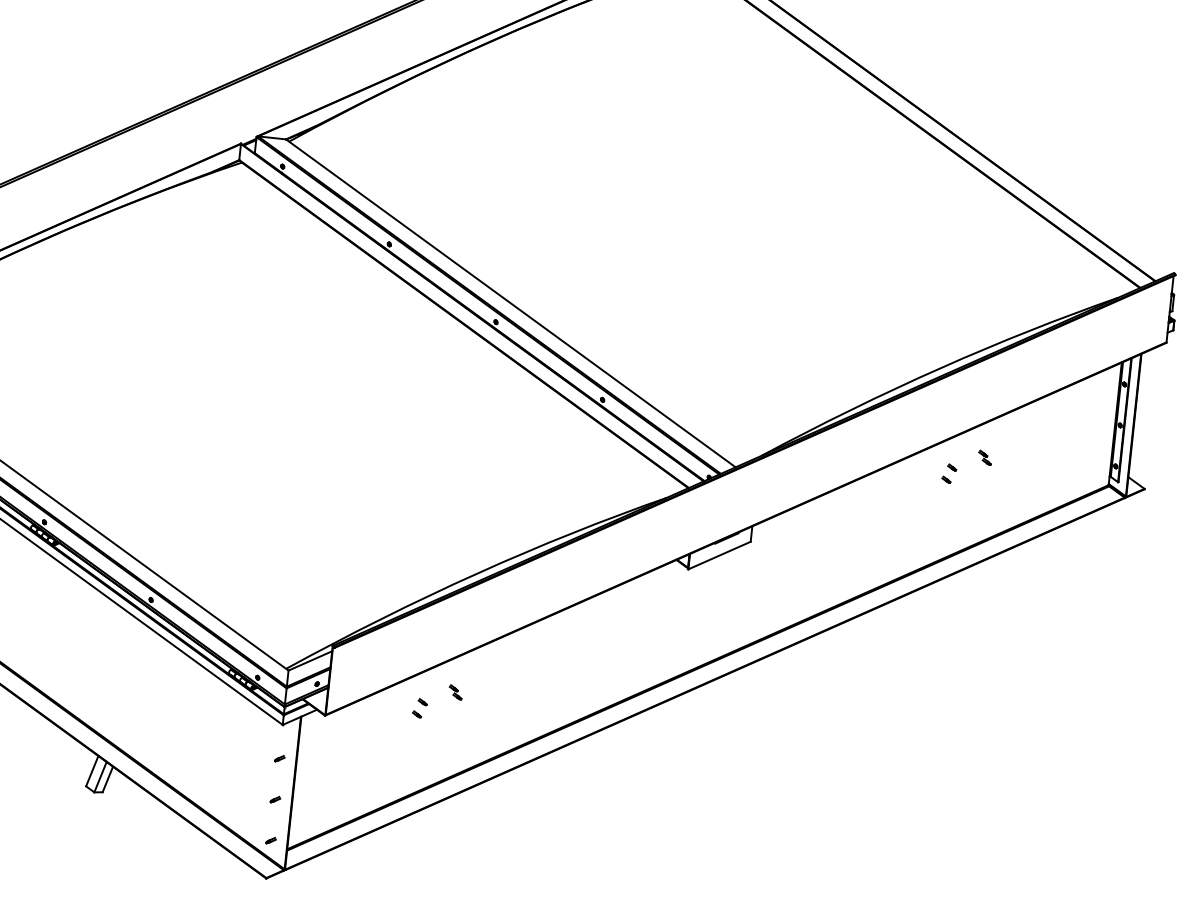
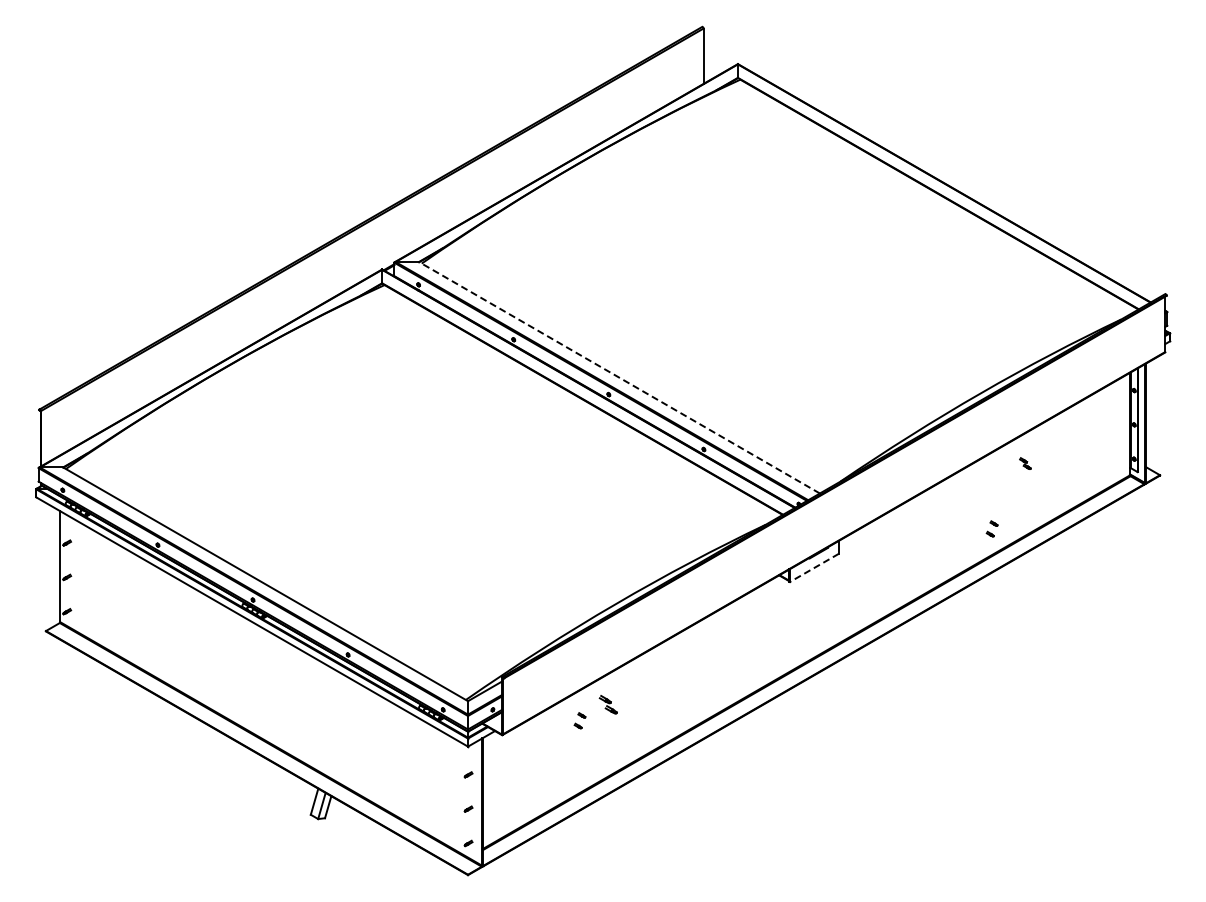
line: (510, 303) -> (619, 377), solid -> dashed
part: (948, 473) -> (991, 528), moved
line: (718, 556) -> (813, 568), solid -> dashed
part: (454, 691) -> (607, 703), size x1.6

